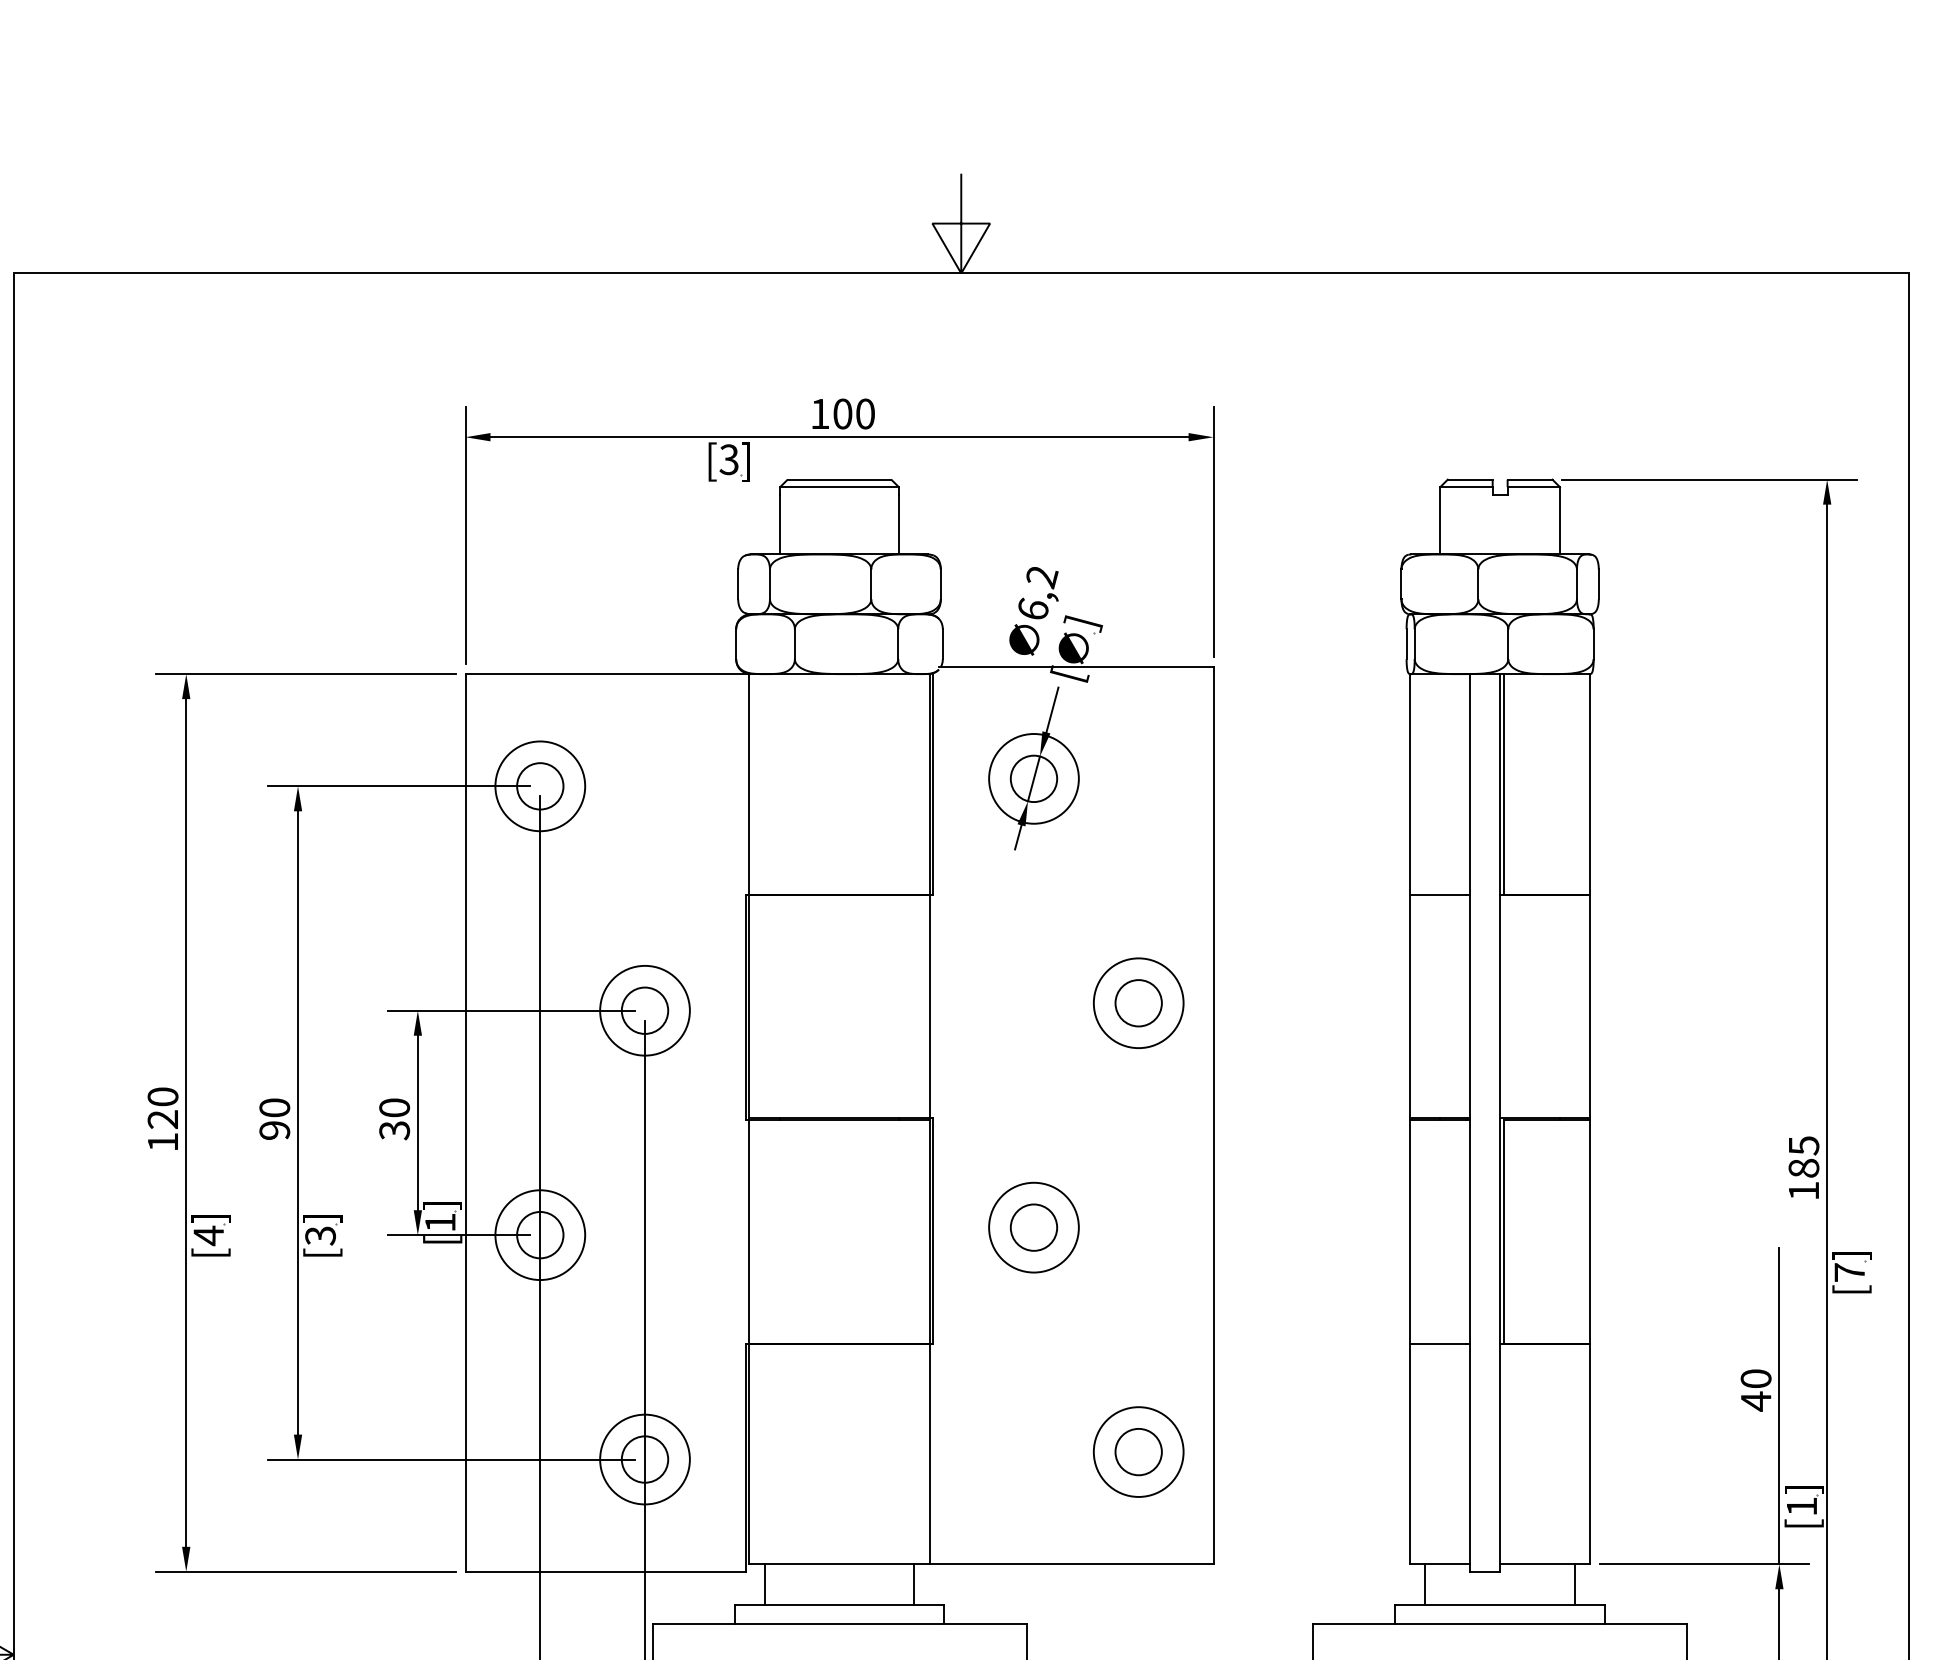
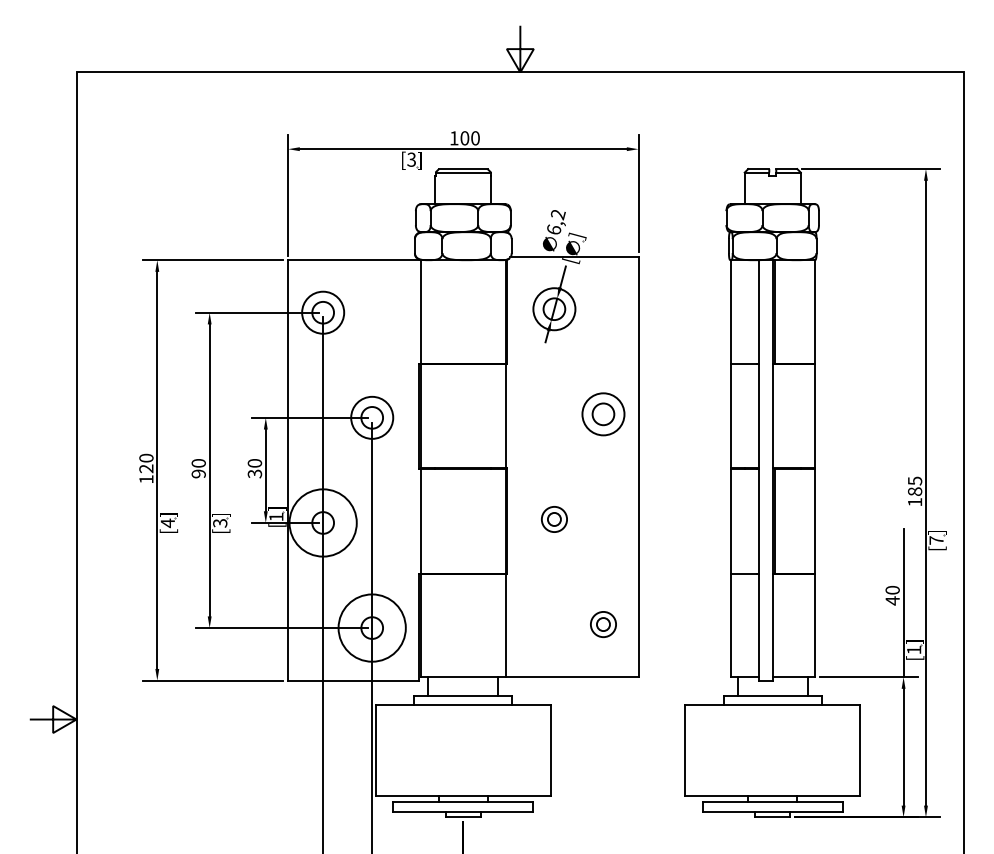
part: (1034, 1227) -> (554, 519), size x0.6
circle: (541, 1234) -> (323, 522), size x1.6
part: (1138, 1451) -> (603, 624), size x0.6
circle: (645, 1460) -> (372, 628), size x1.6

